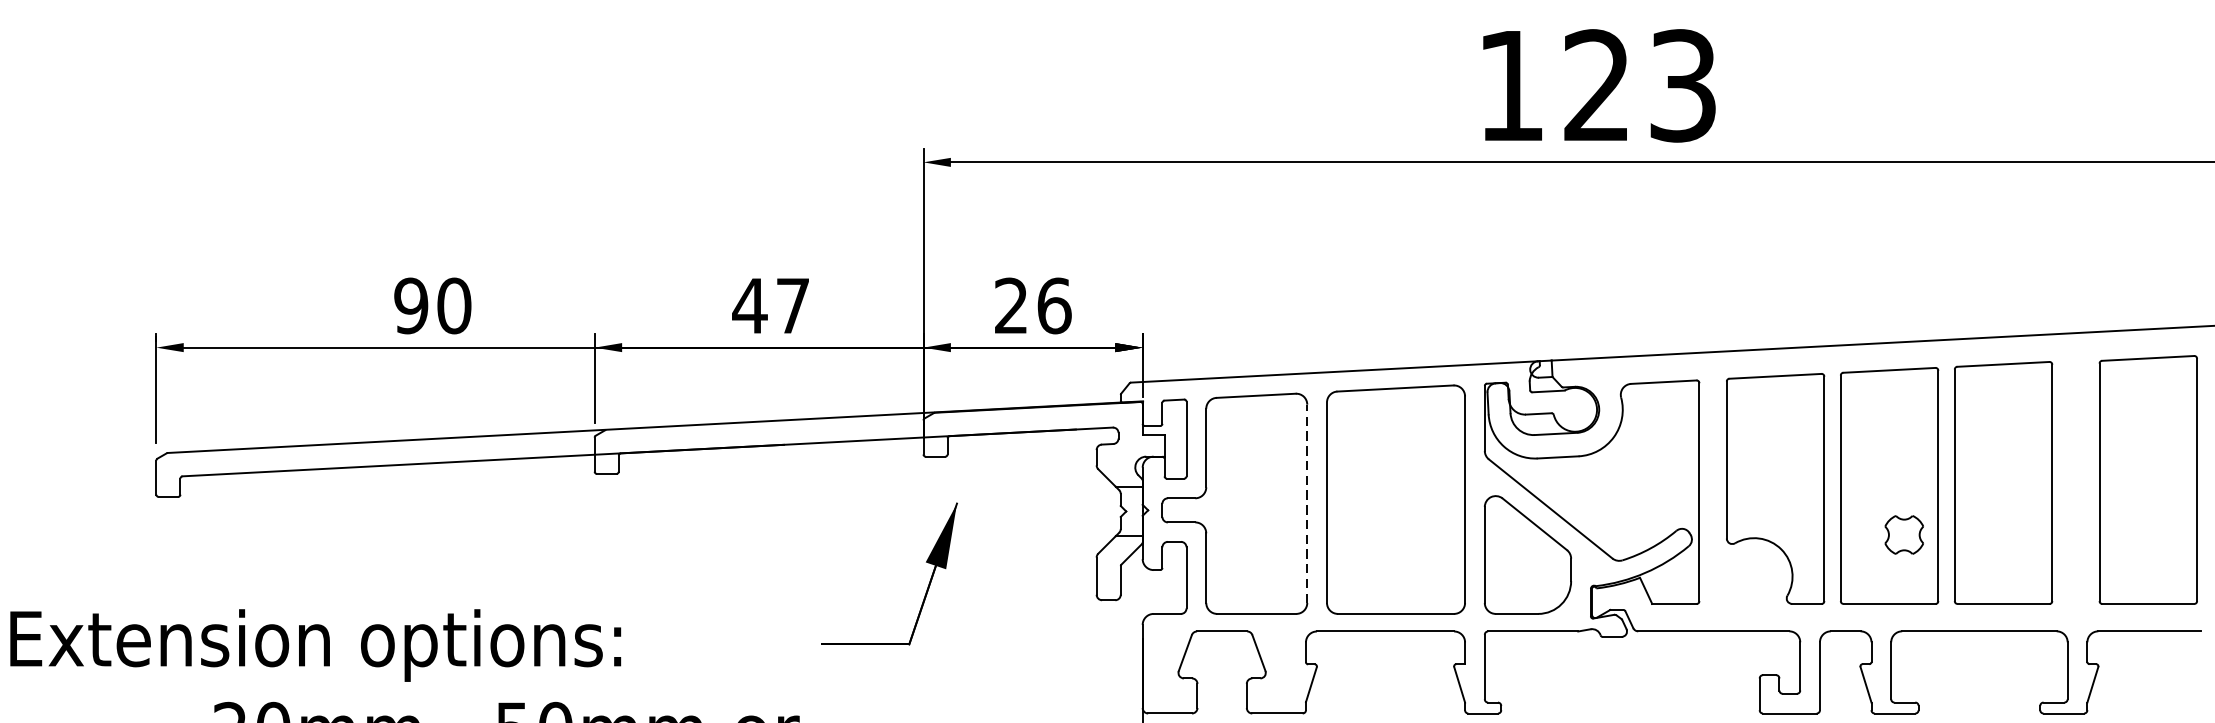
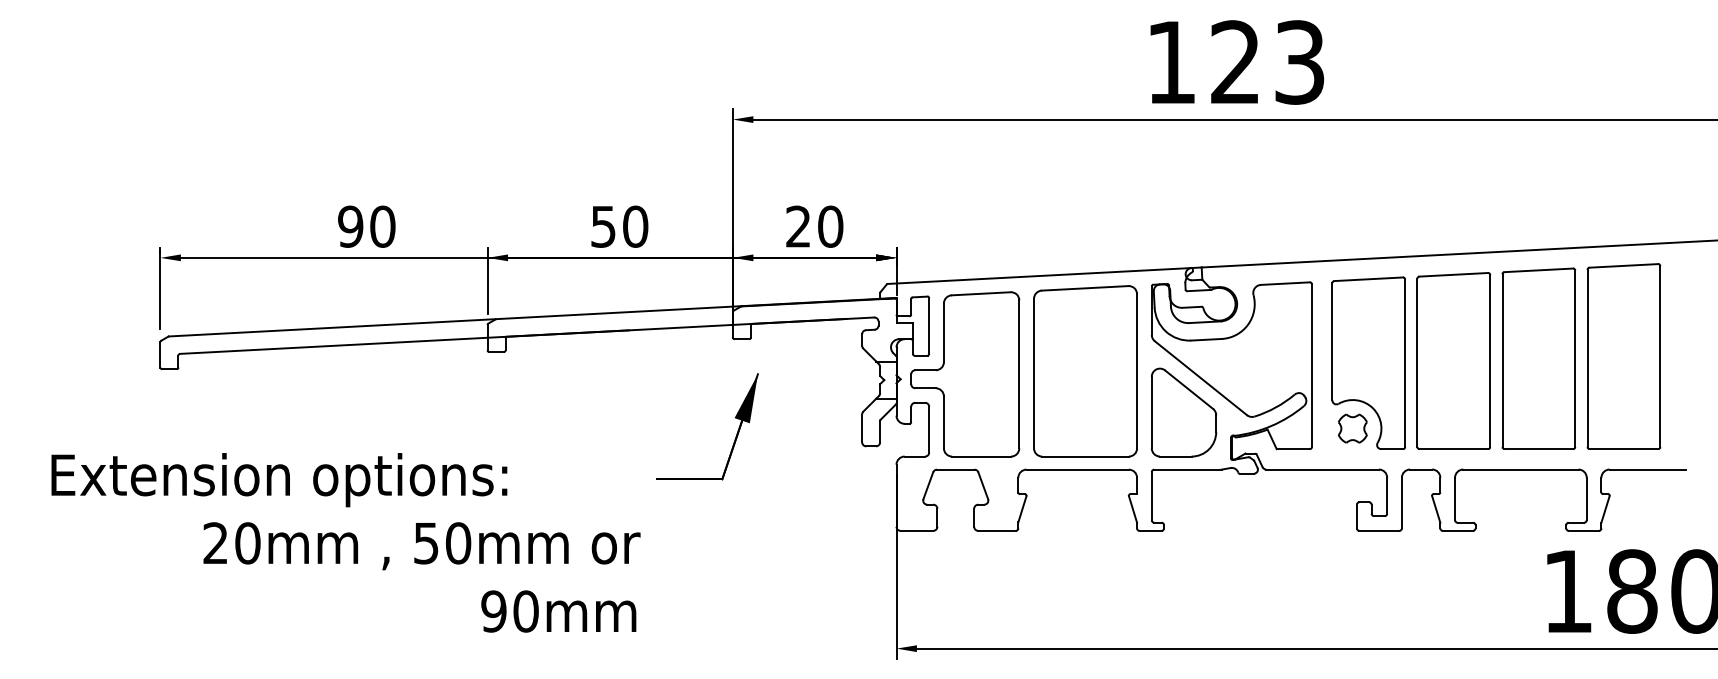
text: (771, 305) -> (619, 226), 47 -> 50
text: (1054, 305) -> (830, 226), 26 -> 20
part: (2147, 479) -> (1623, 356), moved
line: (1307, 503) -> (1019, 374), dashed -> solid
part: (1903, 534) -> (1352, 428), moved

